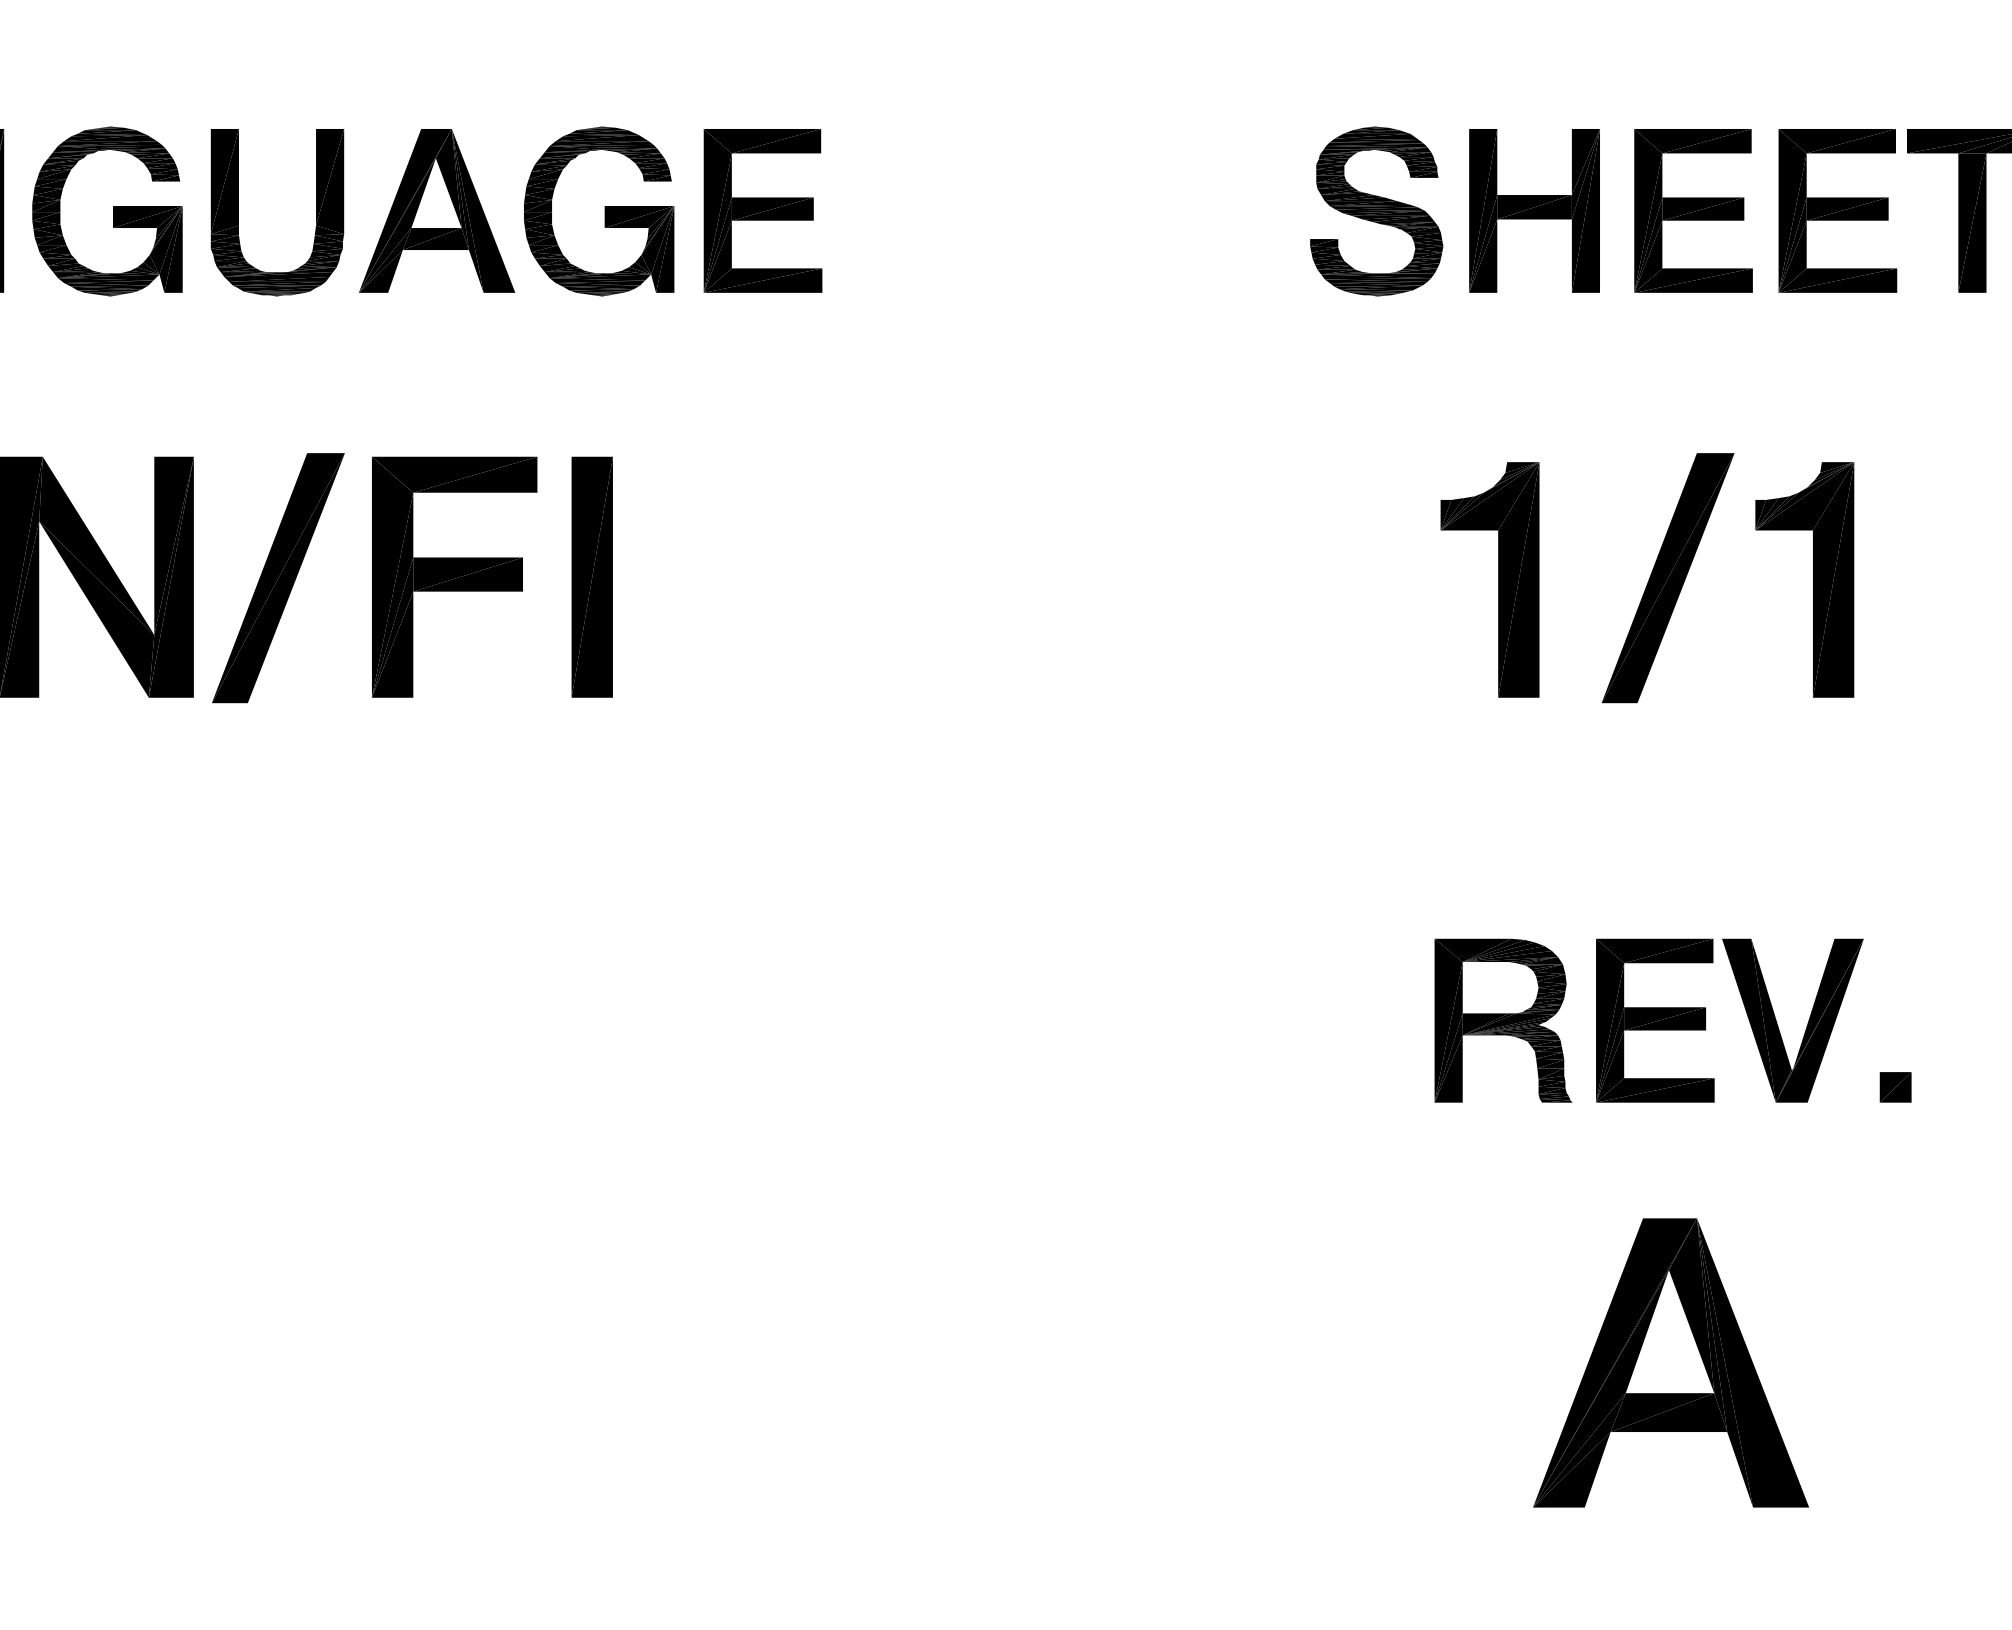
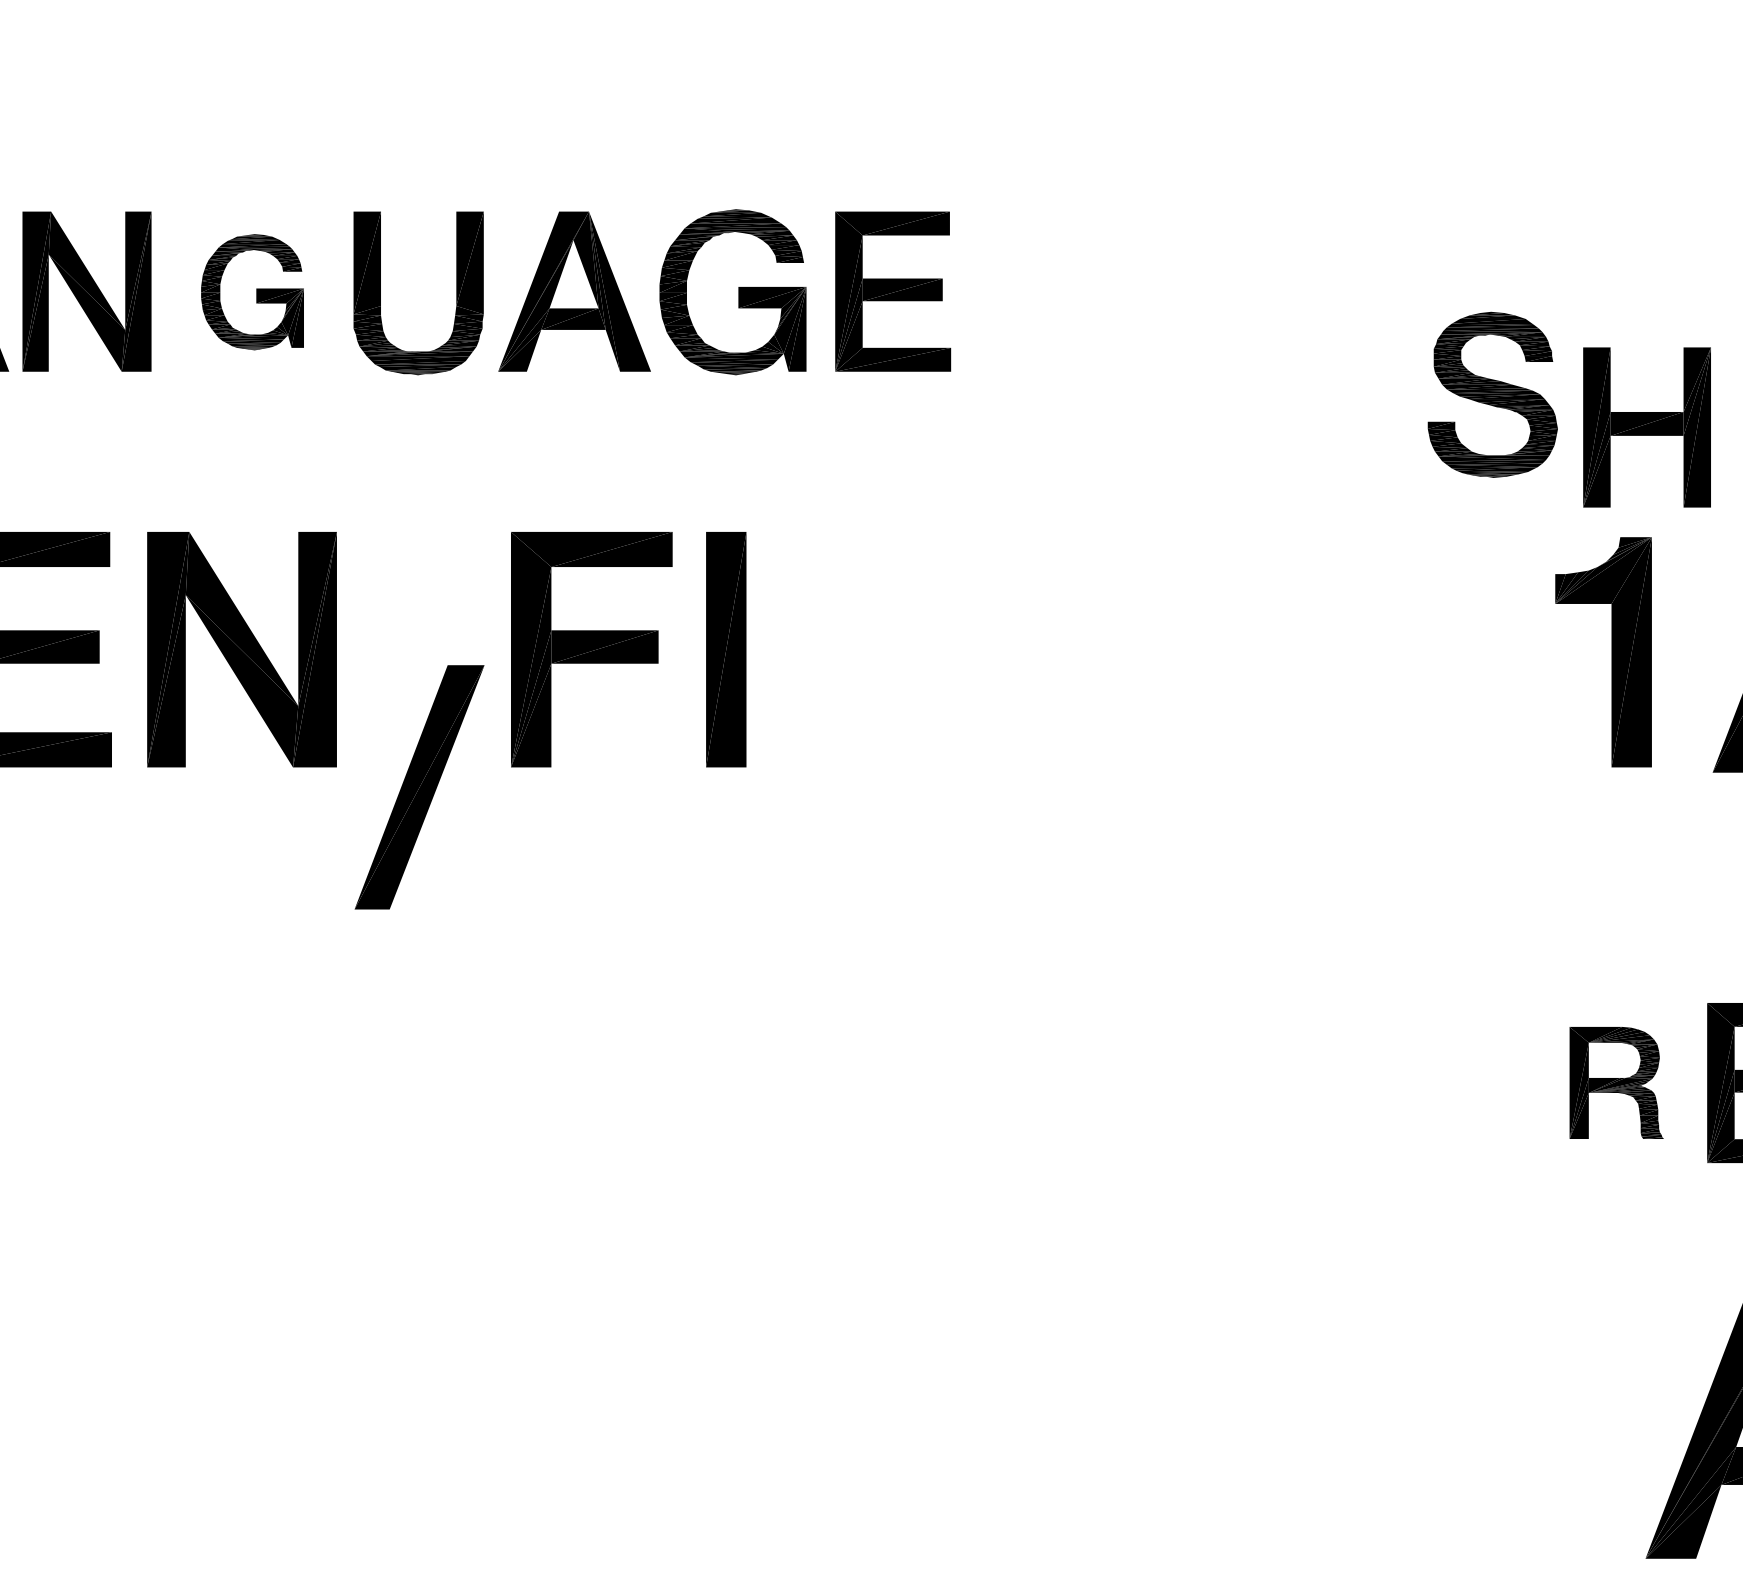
part: (1534, 210) -> (1647, 427), moved
part: (107, 211) -> (252, 292), size x0.7
part: (1376, 211) -> (1492, 394), moved
part: (278, 578) -> (419, 787), moved
part: (1503, 1020) -> (1616, 1082), size x0.7

